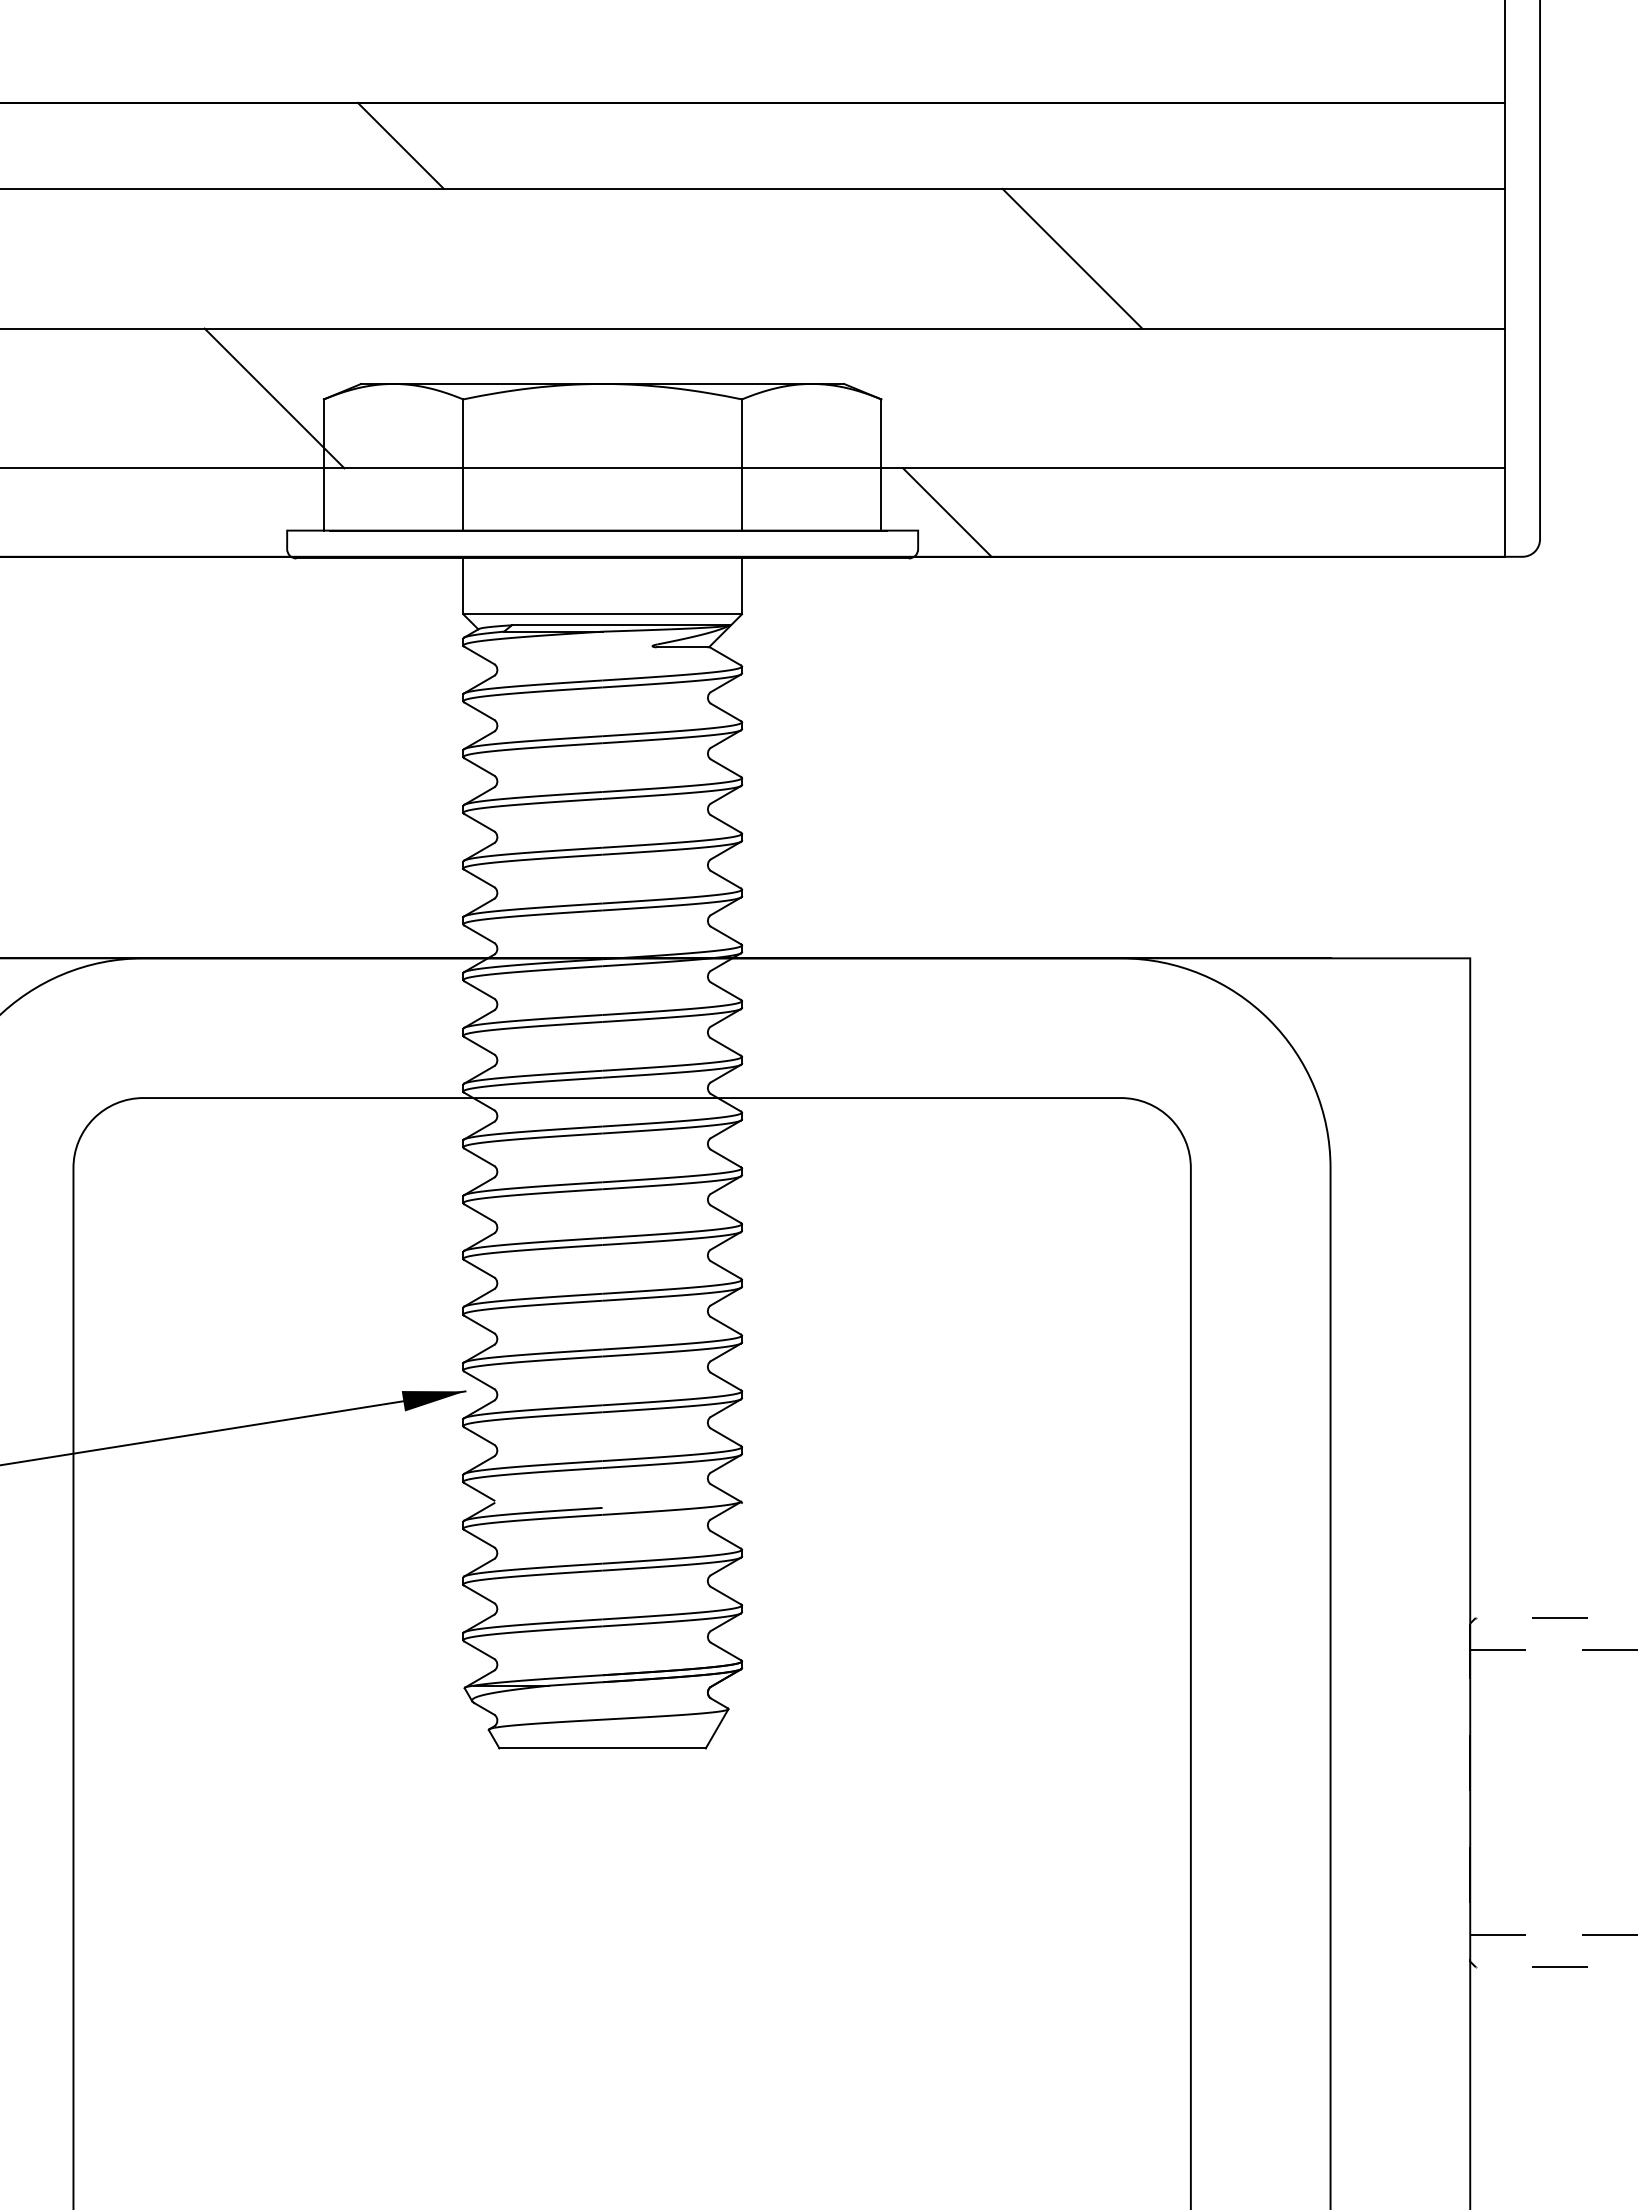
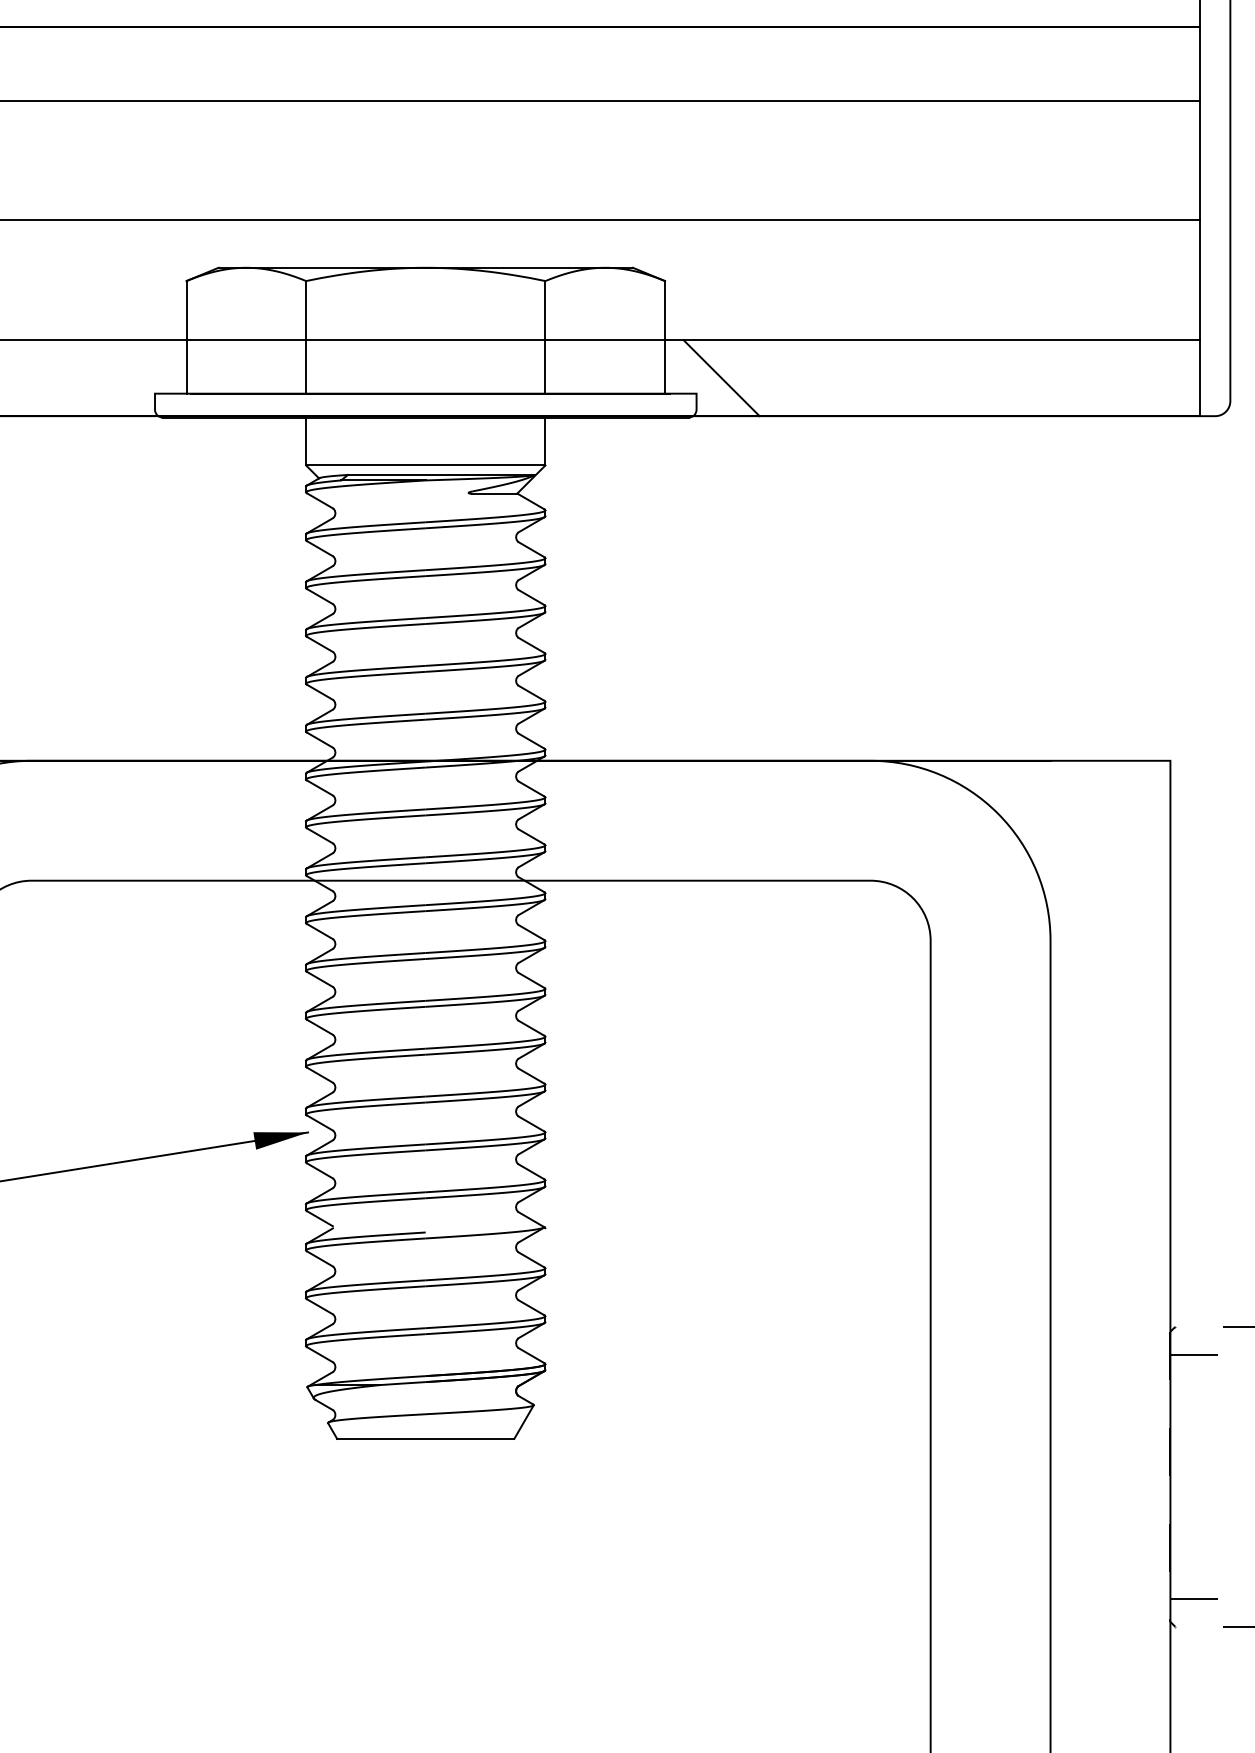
line: (400, 145) -> (252, 63), removed
line: (1072, 258) -> (829, 160), removed
line: (274, 398) -> (144, 280), removed

